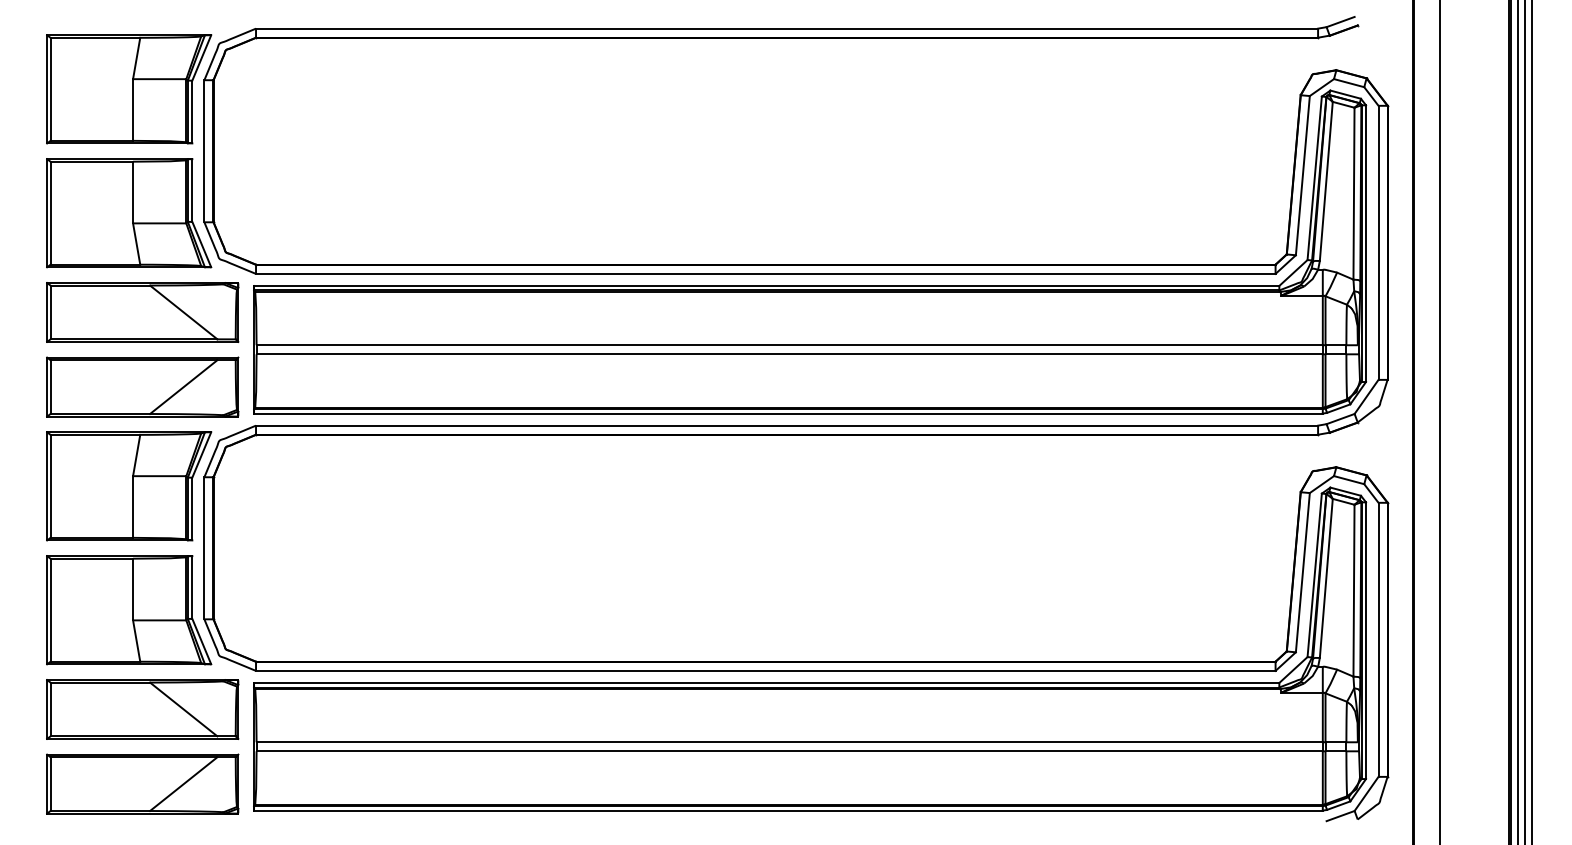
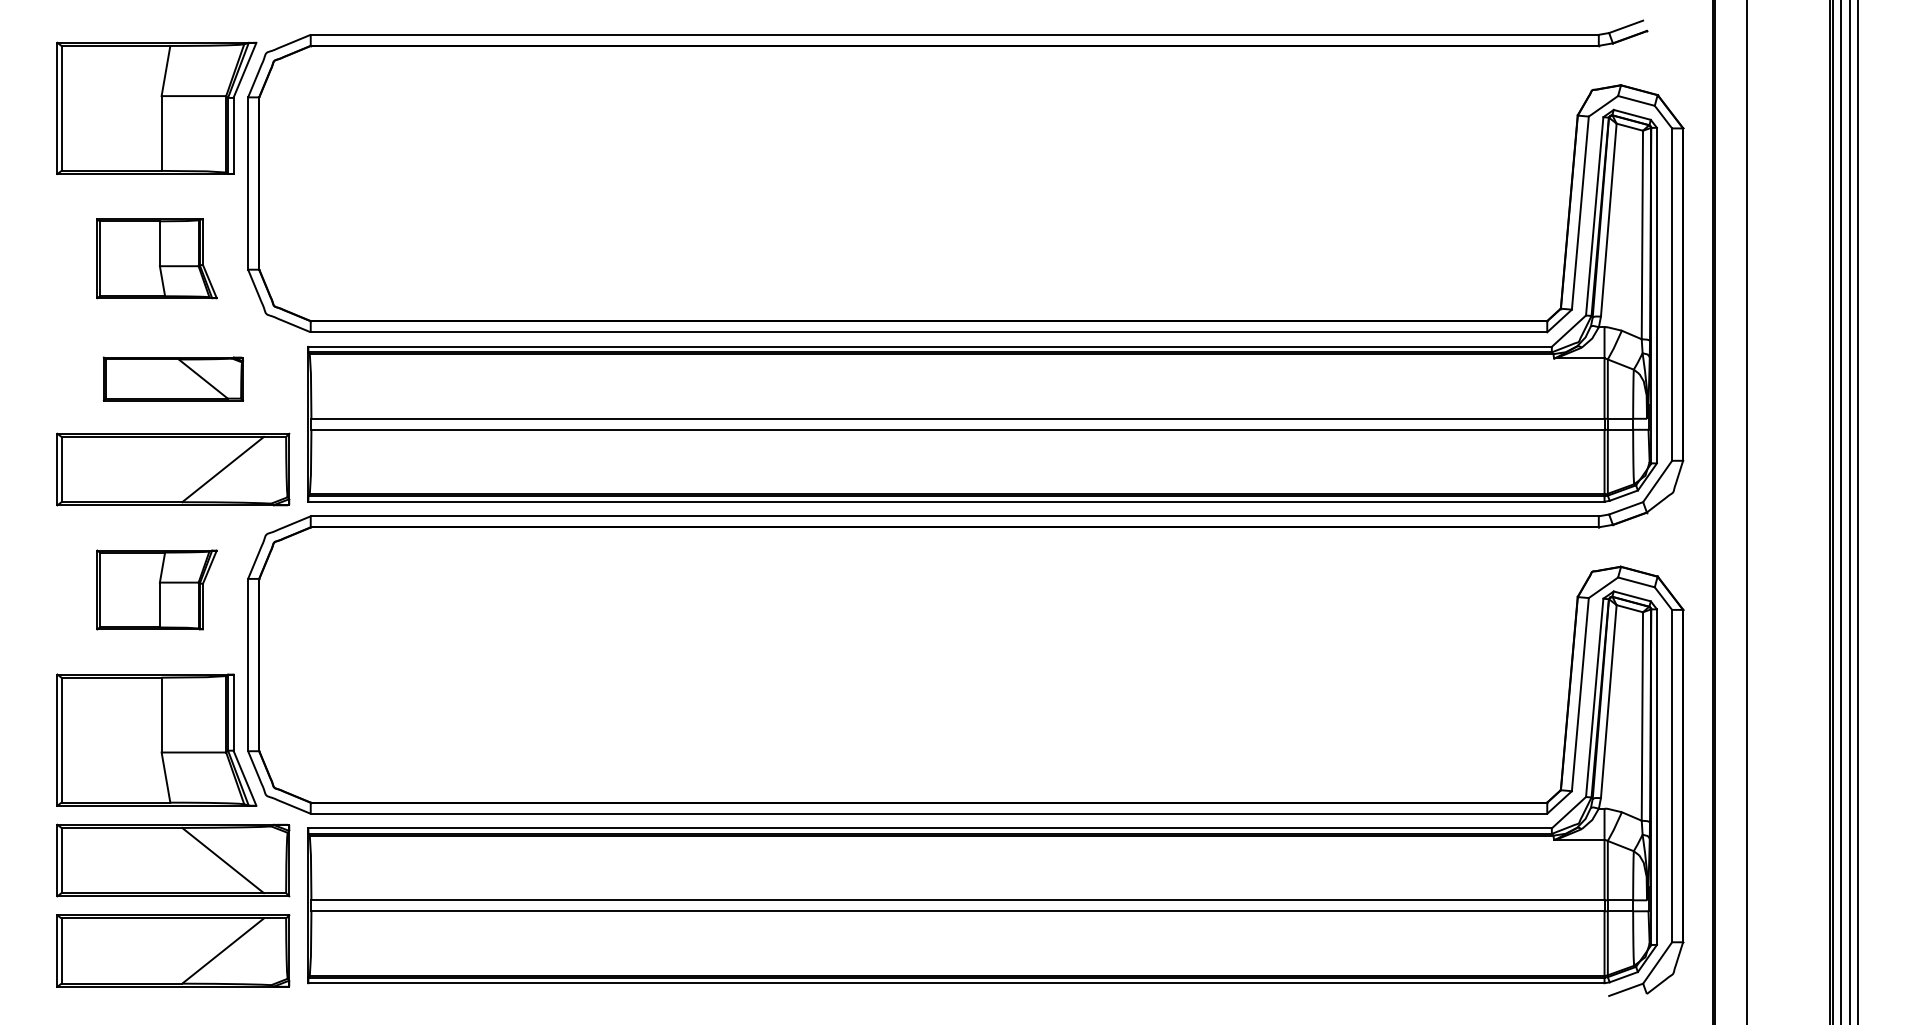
part: (129, 213) -> (157, 259), size x0.6
part: (142, 312) -> (173, 379), size x0.6
part: (129, 486) -> (157, 590), size x0.6

